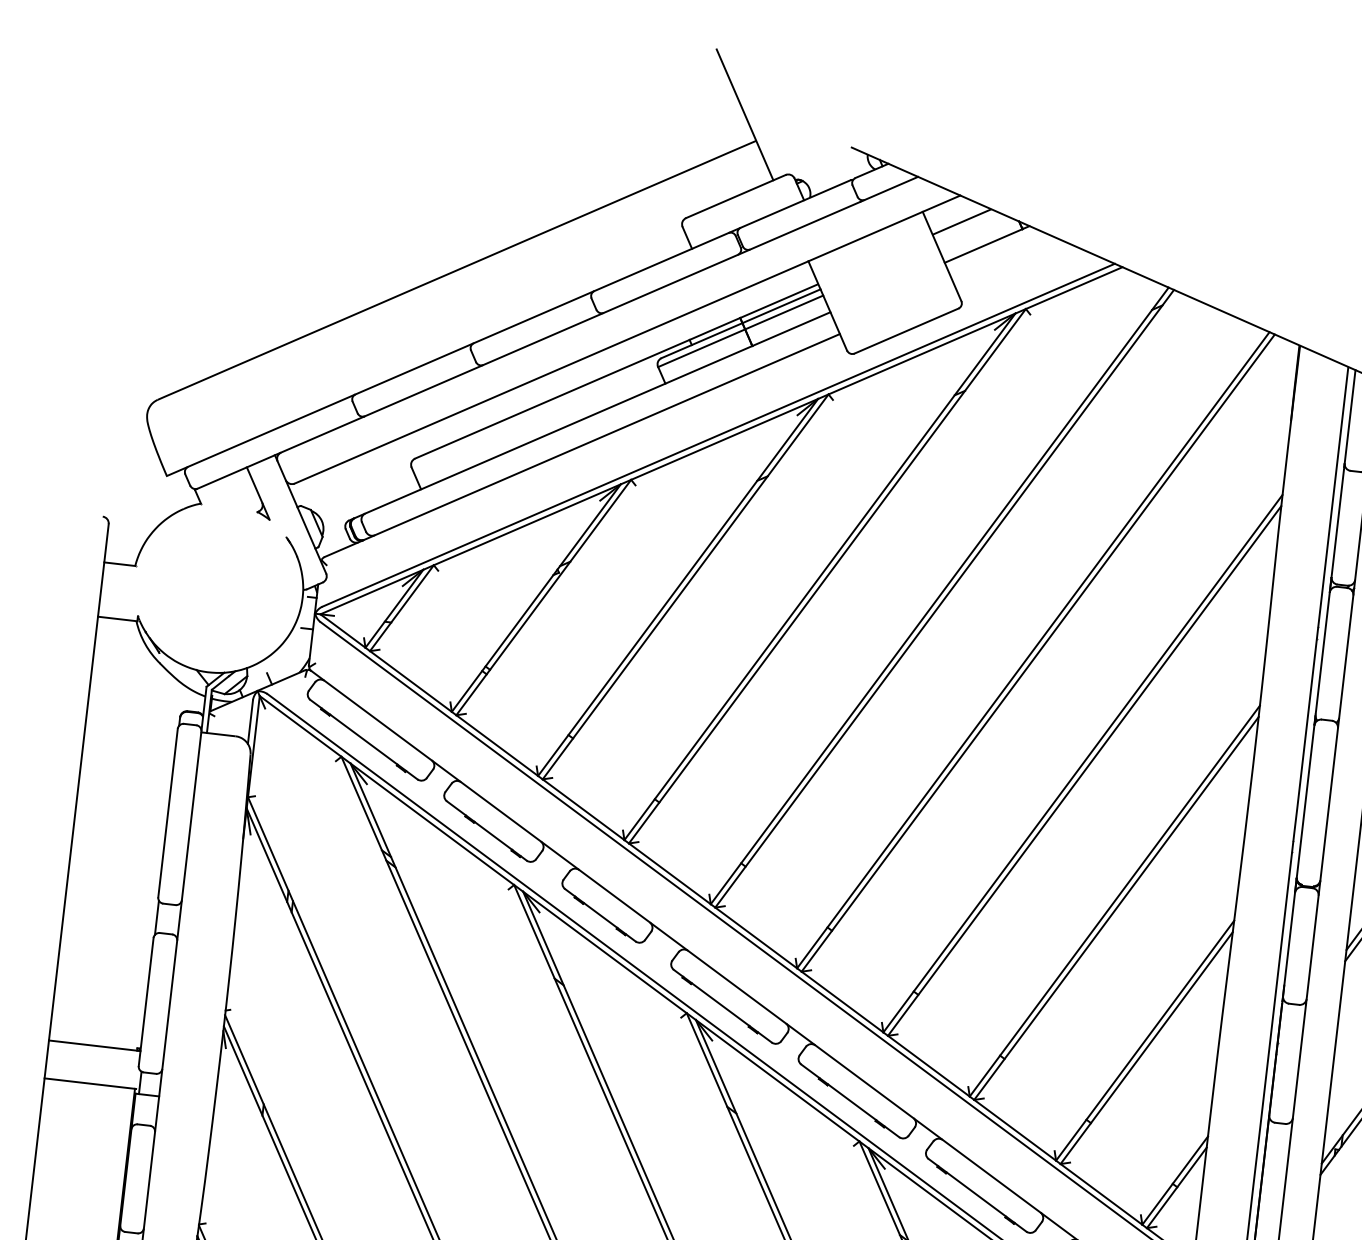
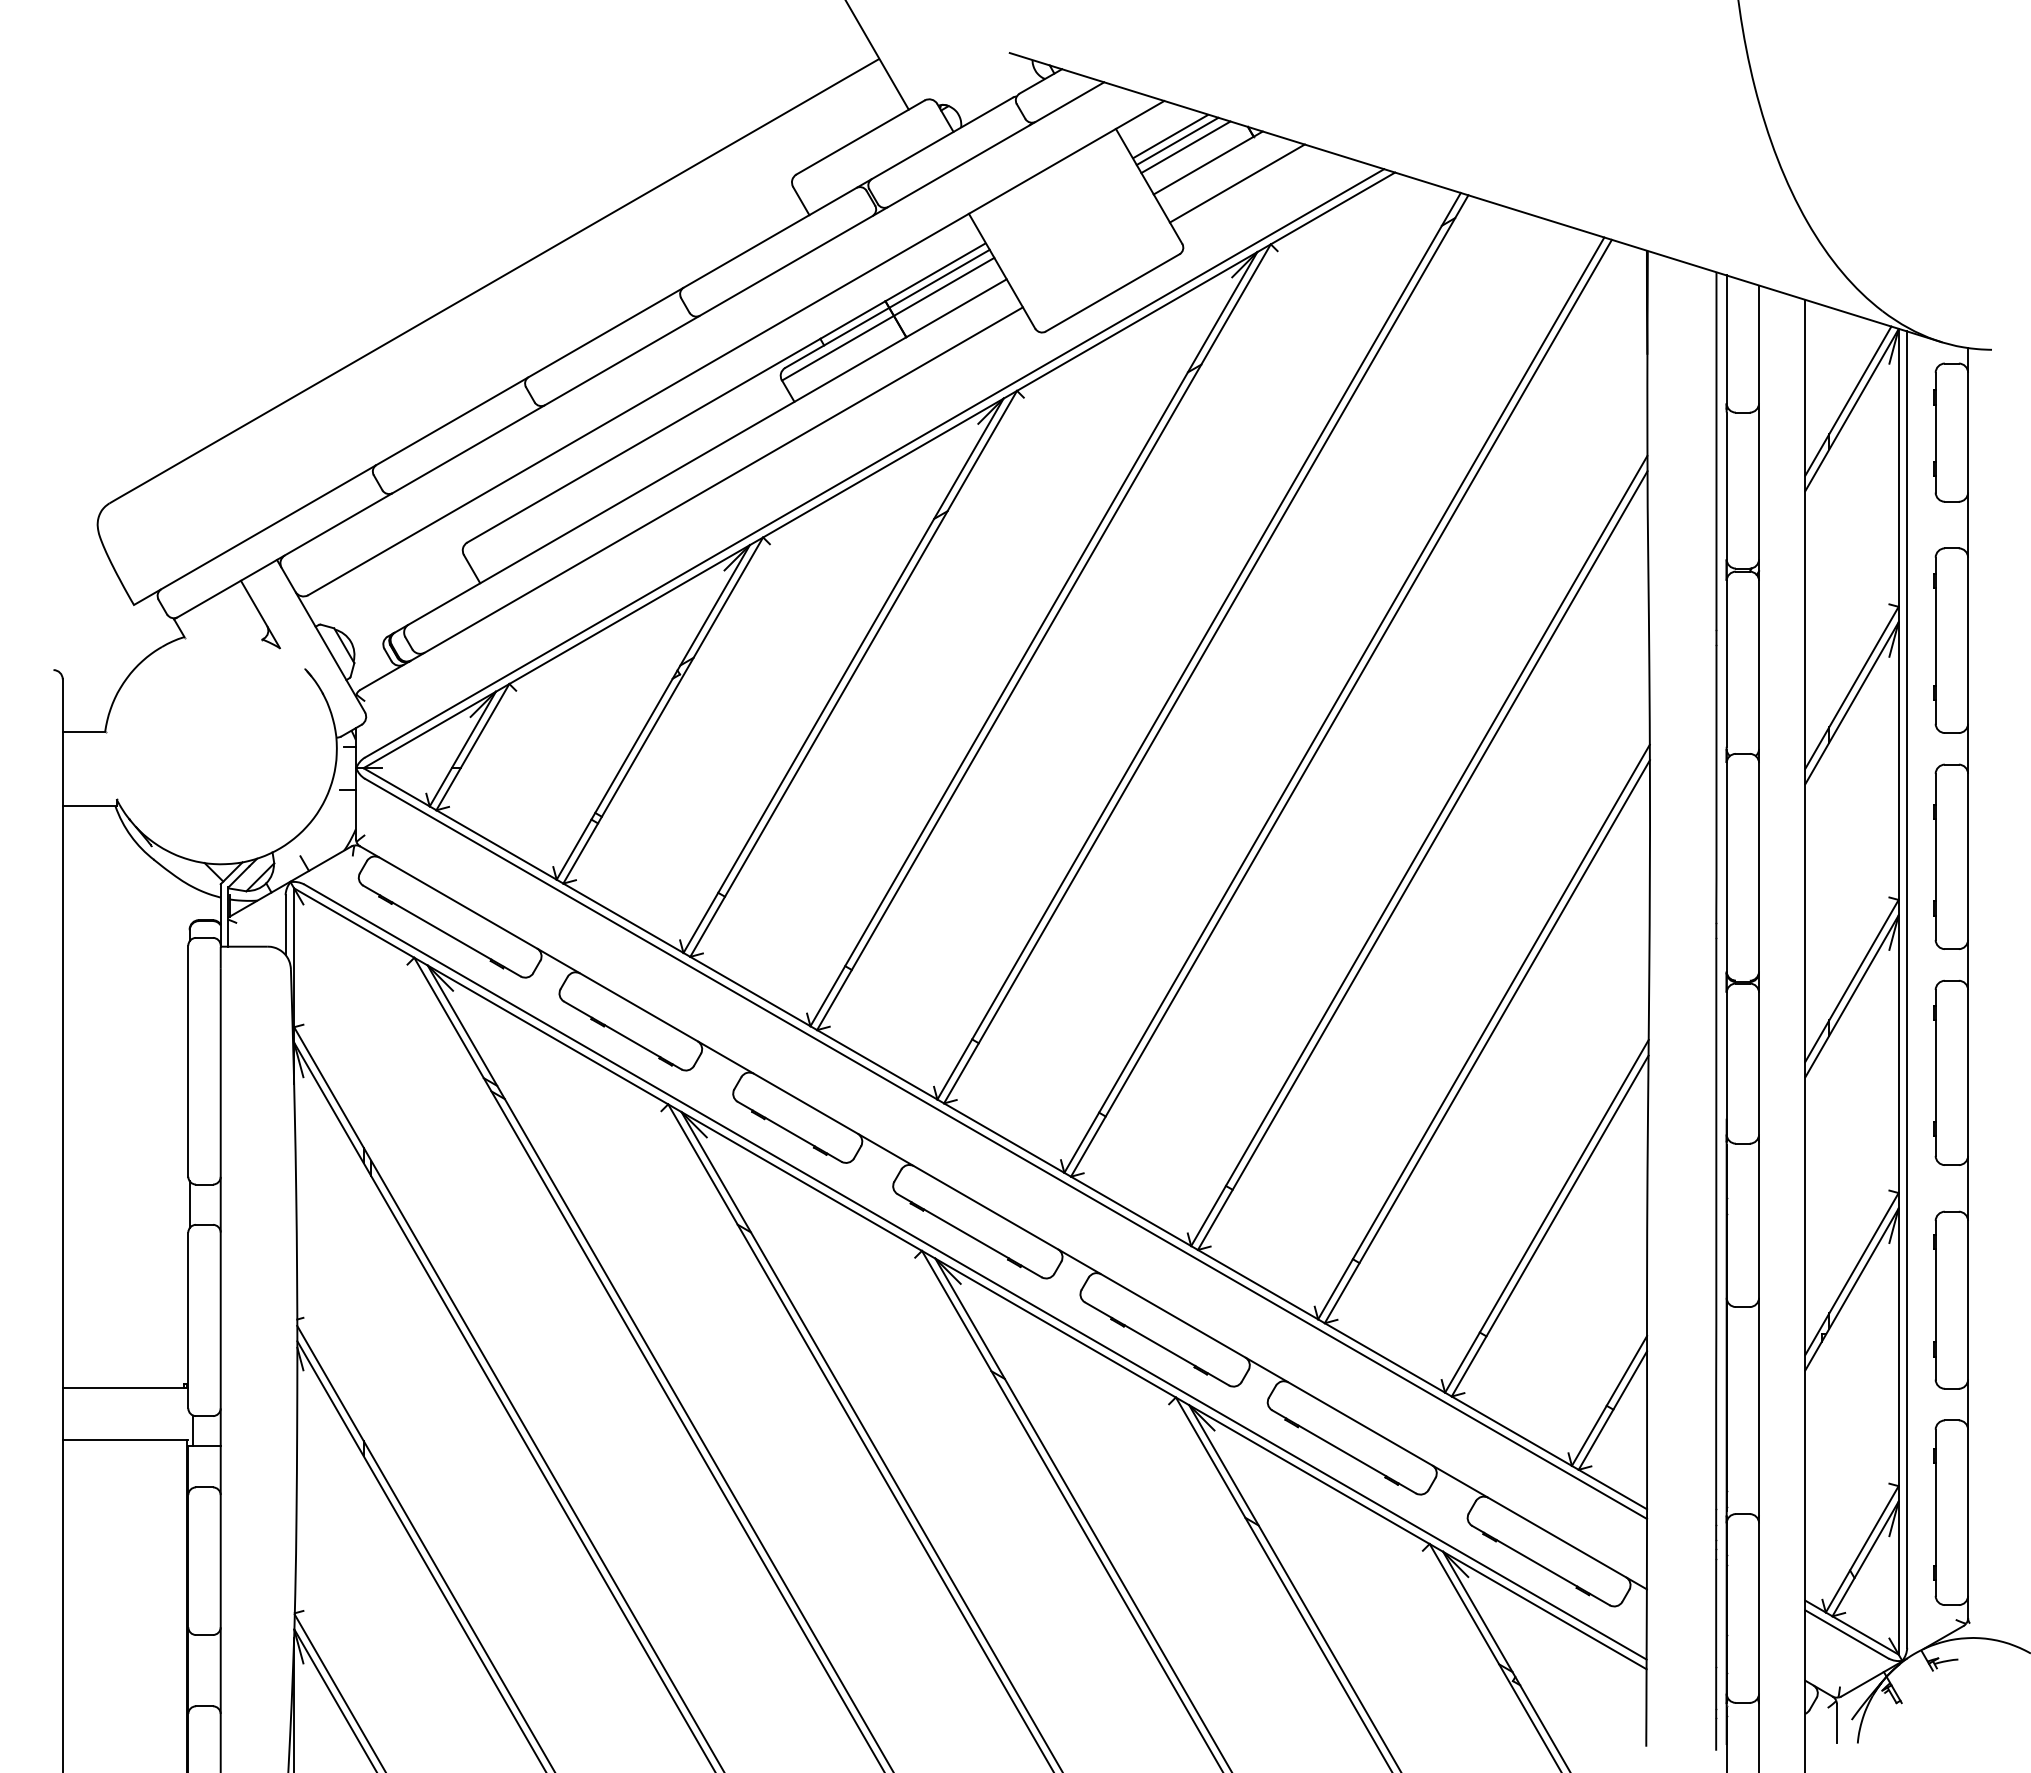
line: (966, 226) -> (1177, 141), added
line: (971, 231) -> (1185, 147), added
line: (1006, 261) -> (1236, 183), added

